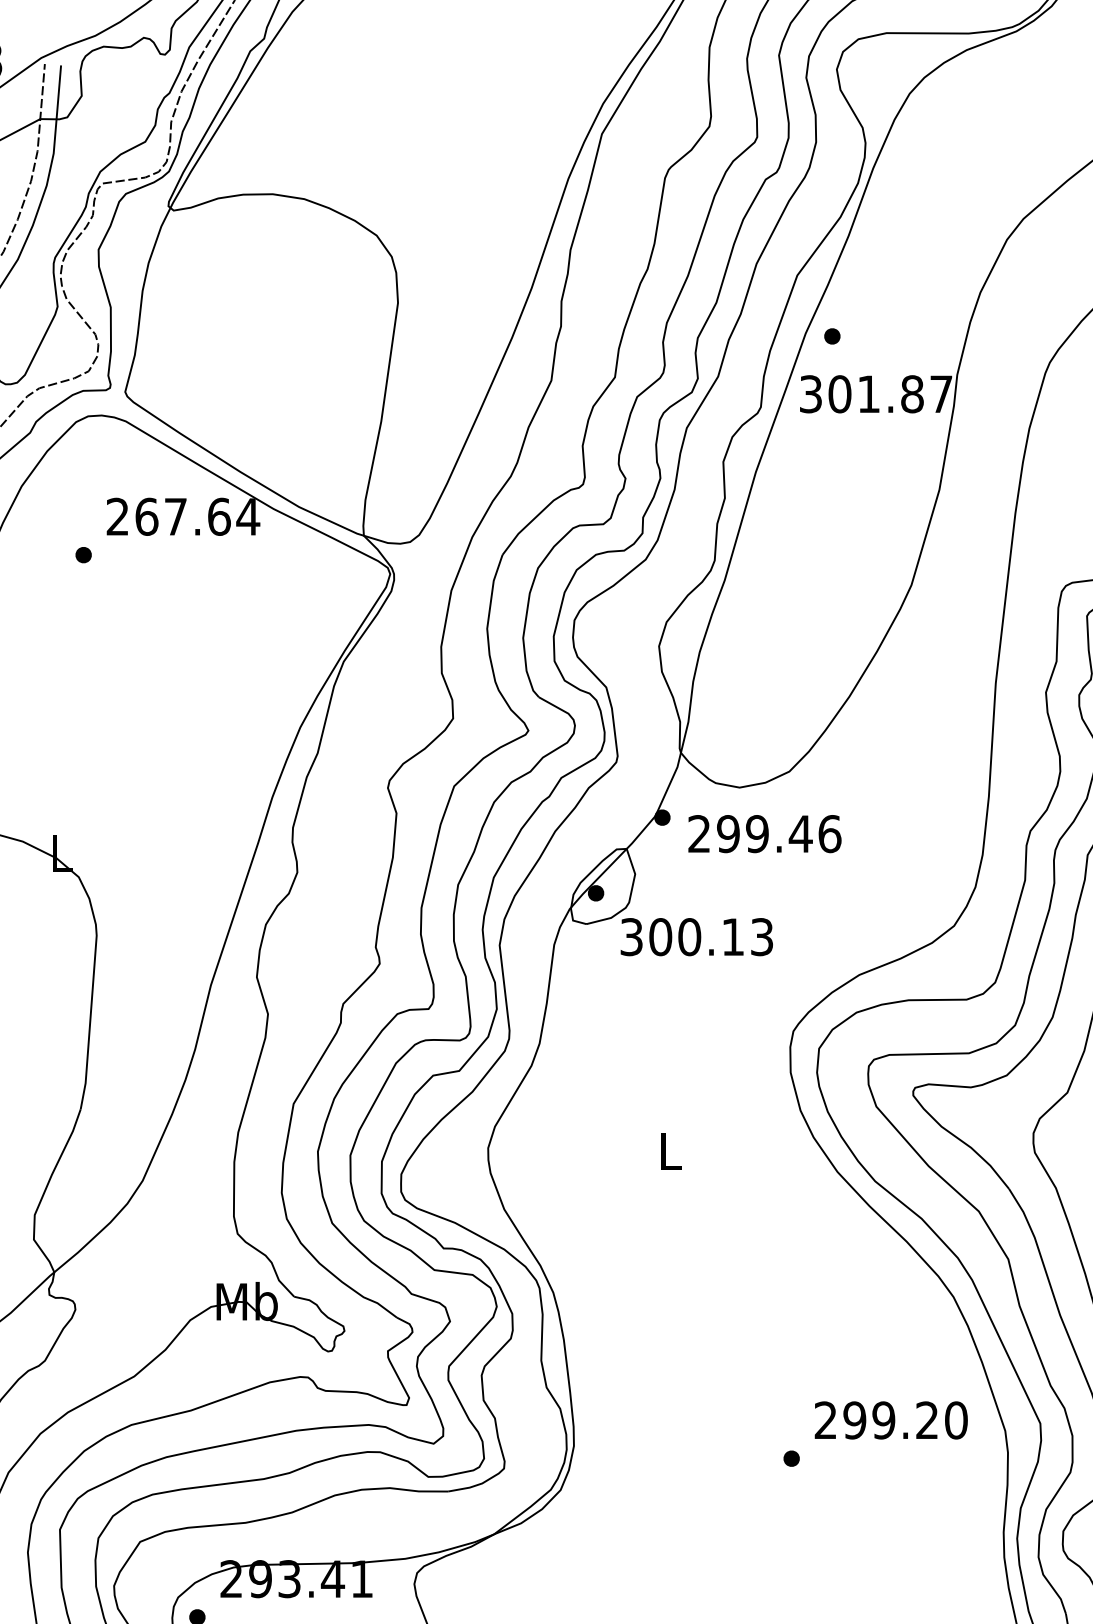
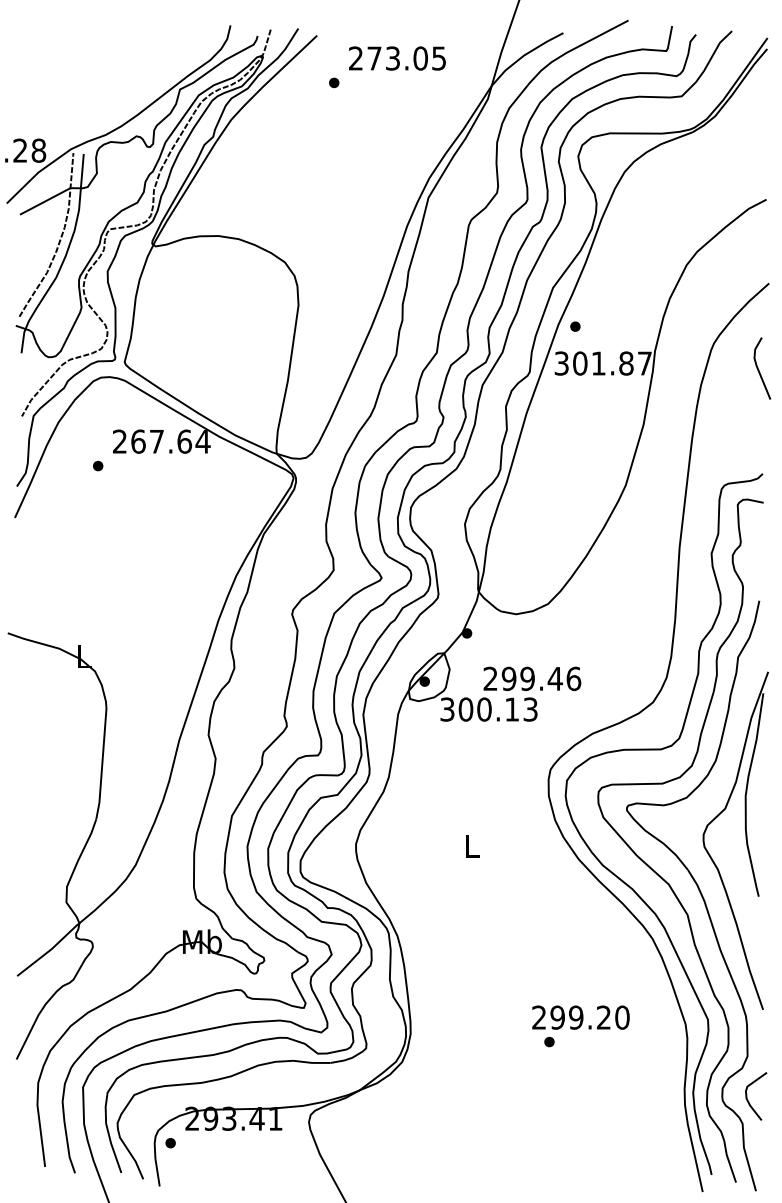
text: (765, 833) -> (532, 678), moved
text: (890, 1420) -> (580, 1017), moved

